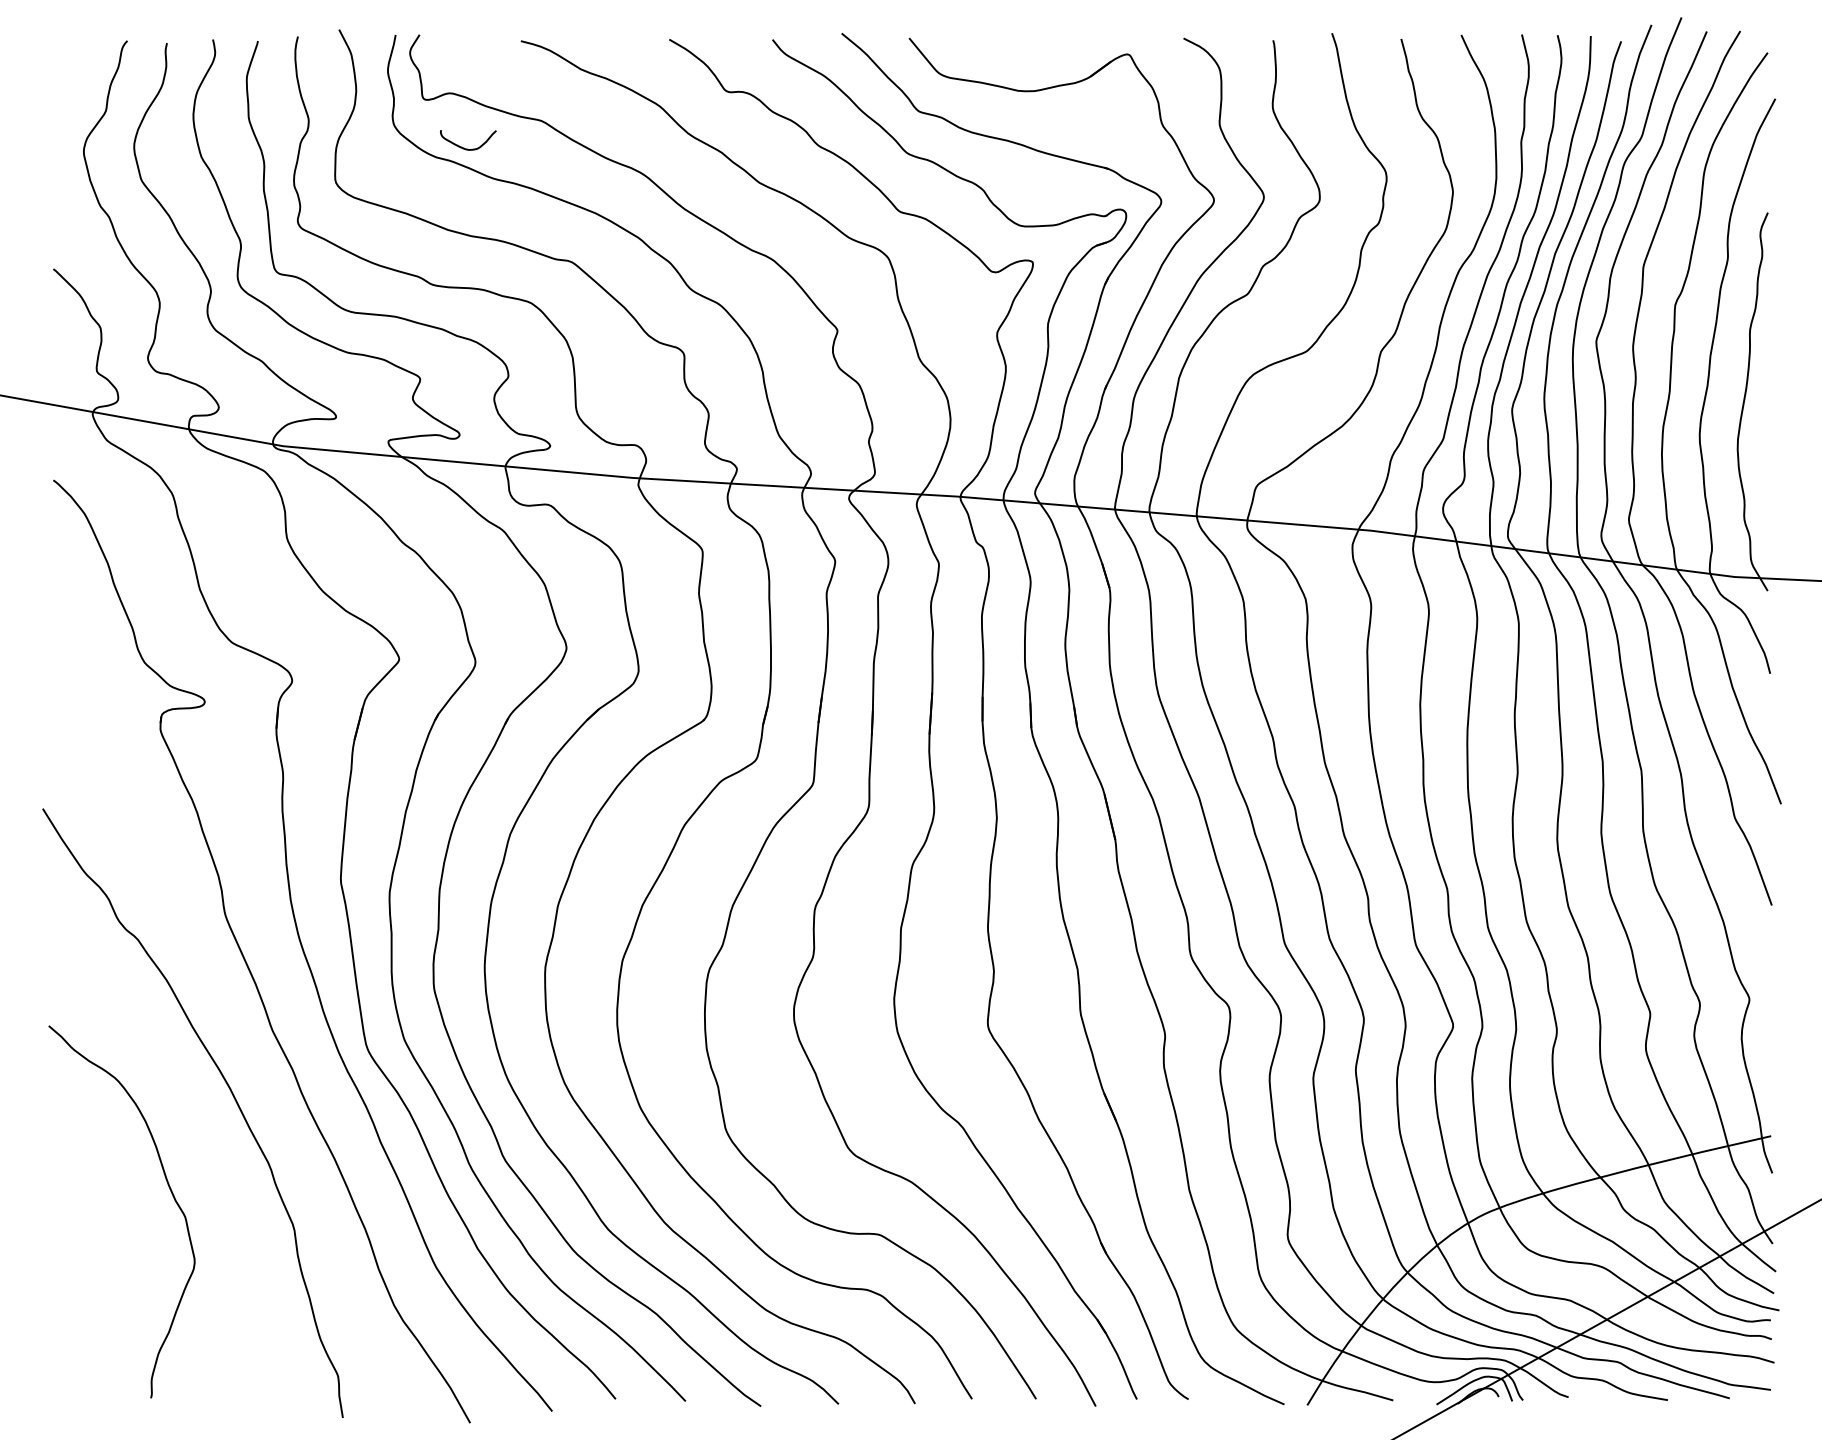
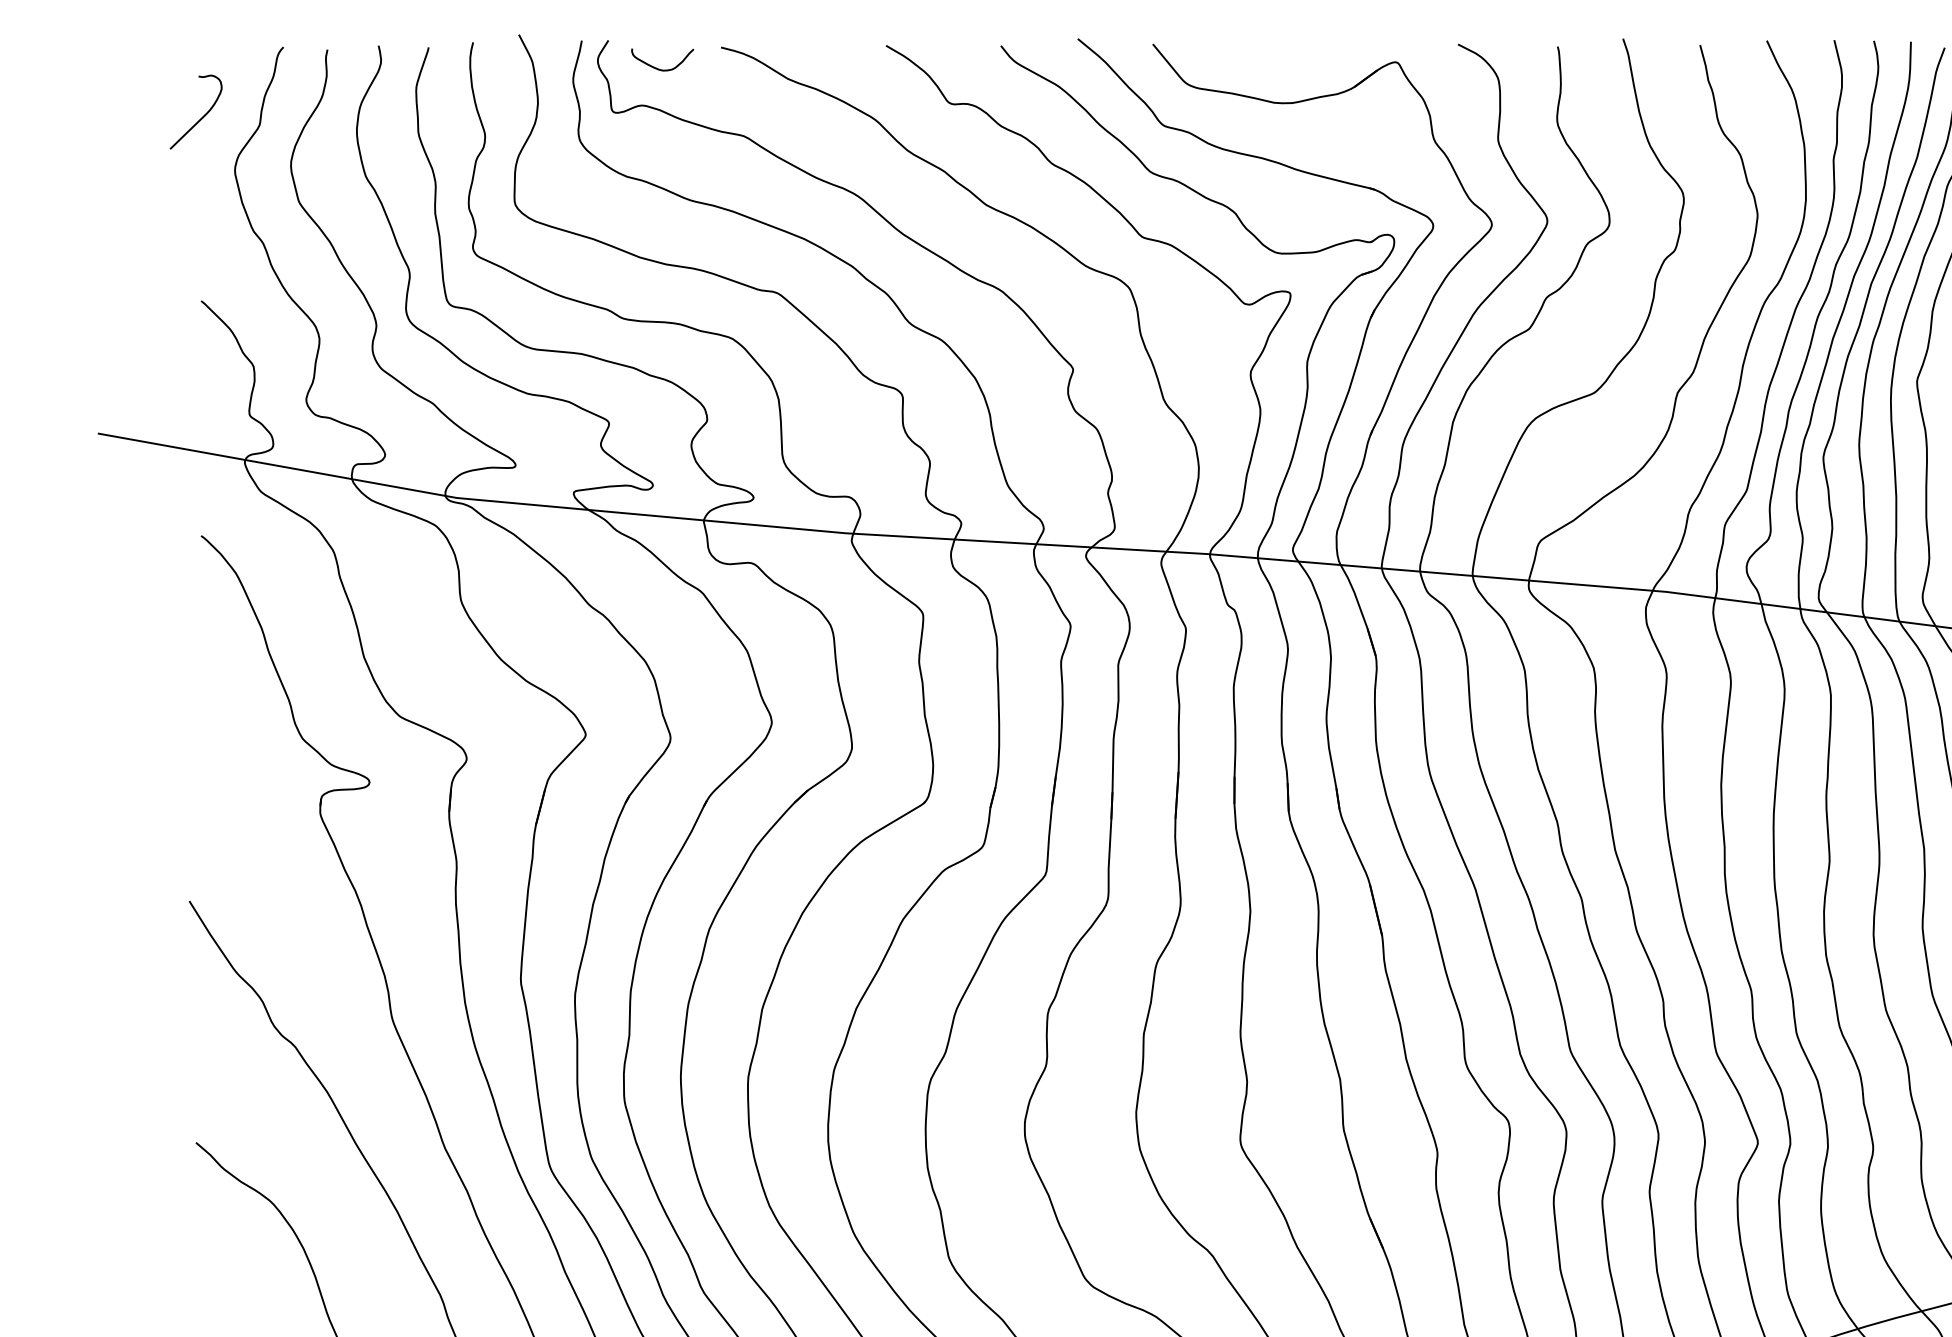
curve: (54, 103) -> (202, 116), added
curve: (464, 147) -> (658, 67), moved

